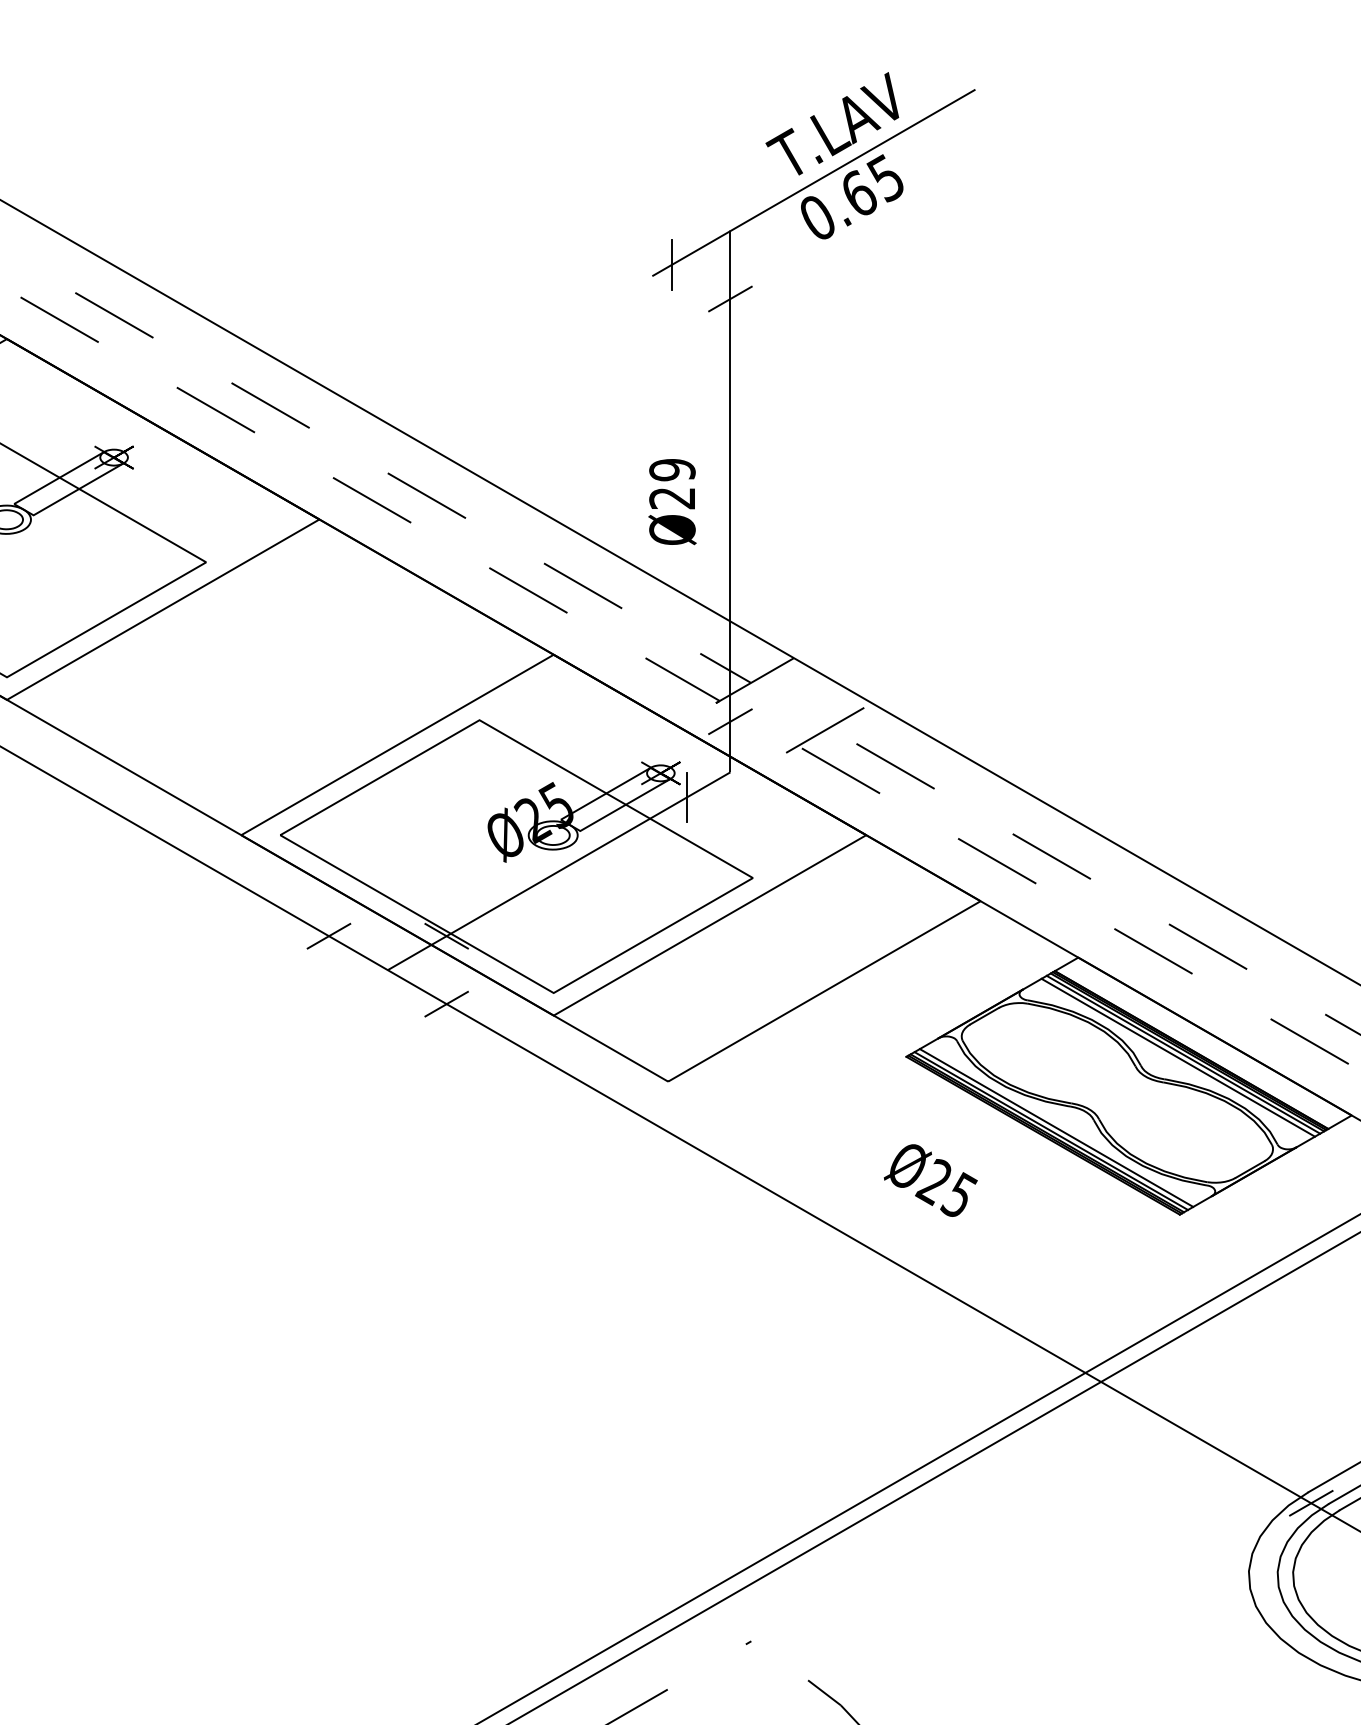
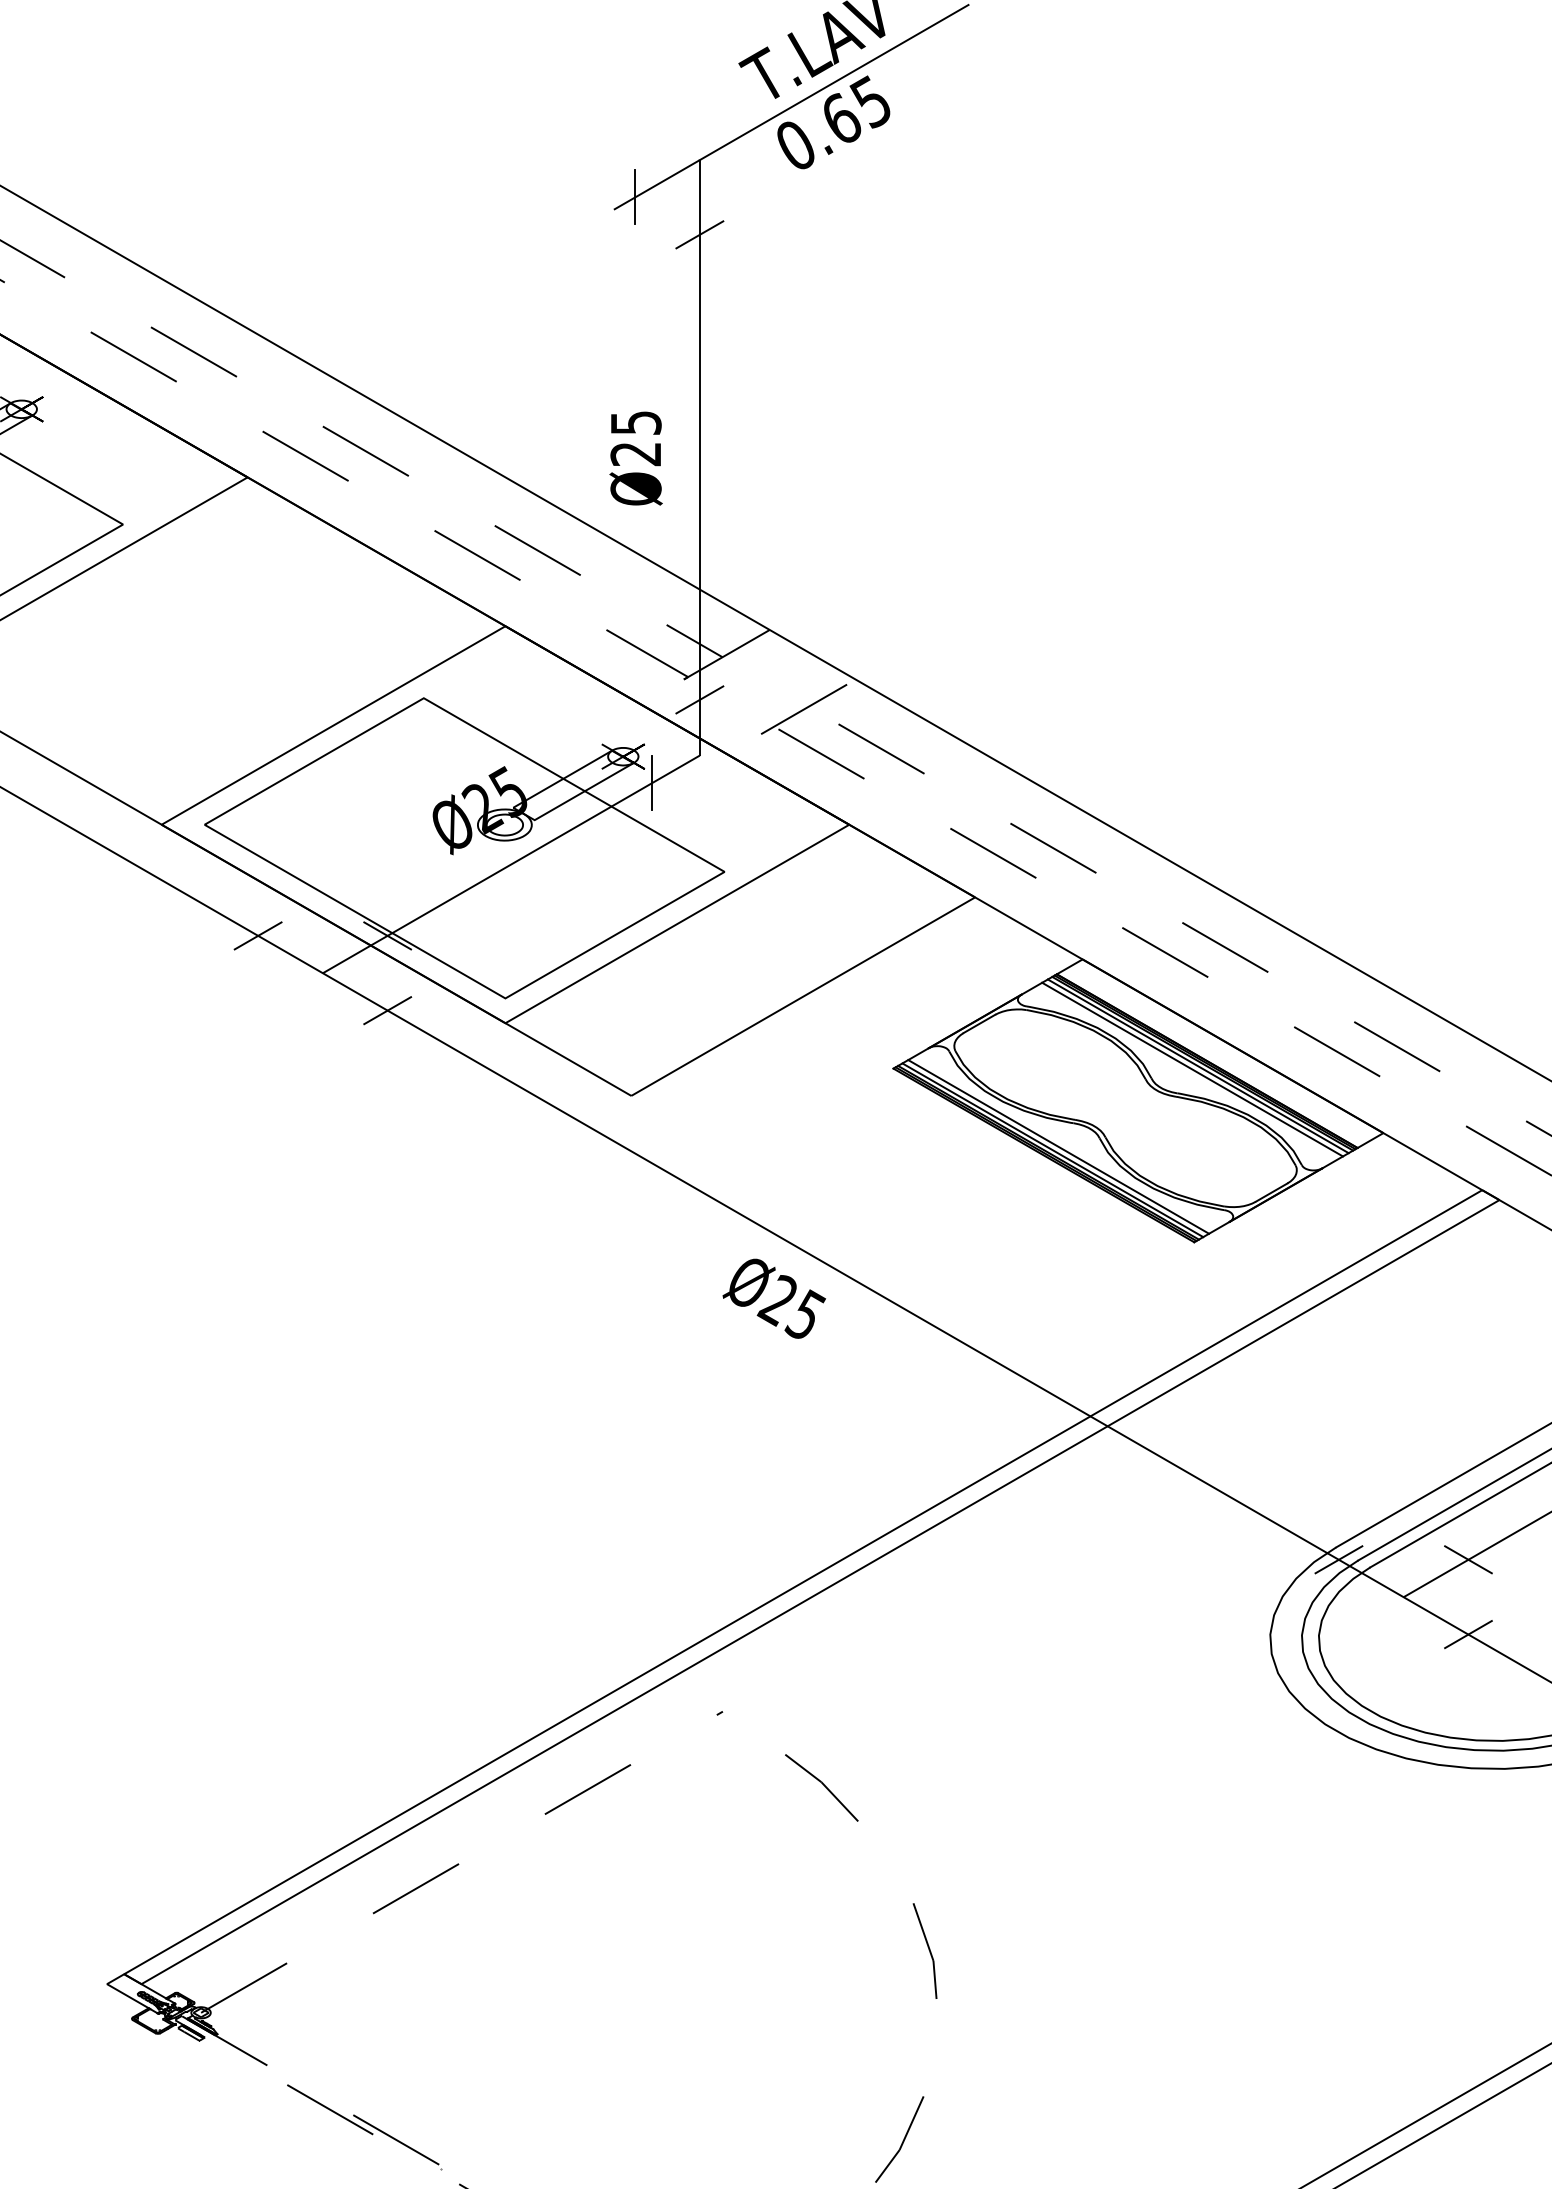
text: (671, 469) -> (635, 422), Ø29 -> Ø25
text: (930, 1180) -> (773, 1298), moved

